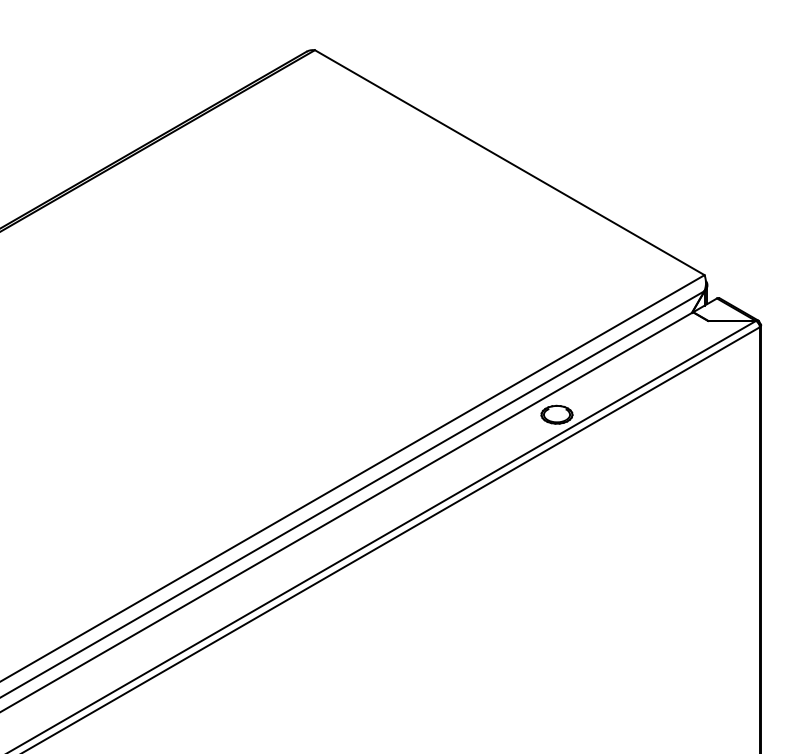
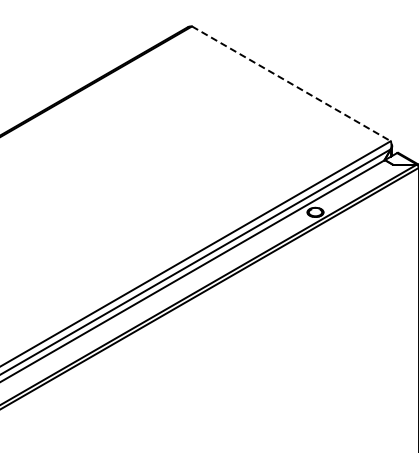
line: (509, 162) -> (291, 83), solid -> dashed

